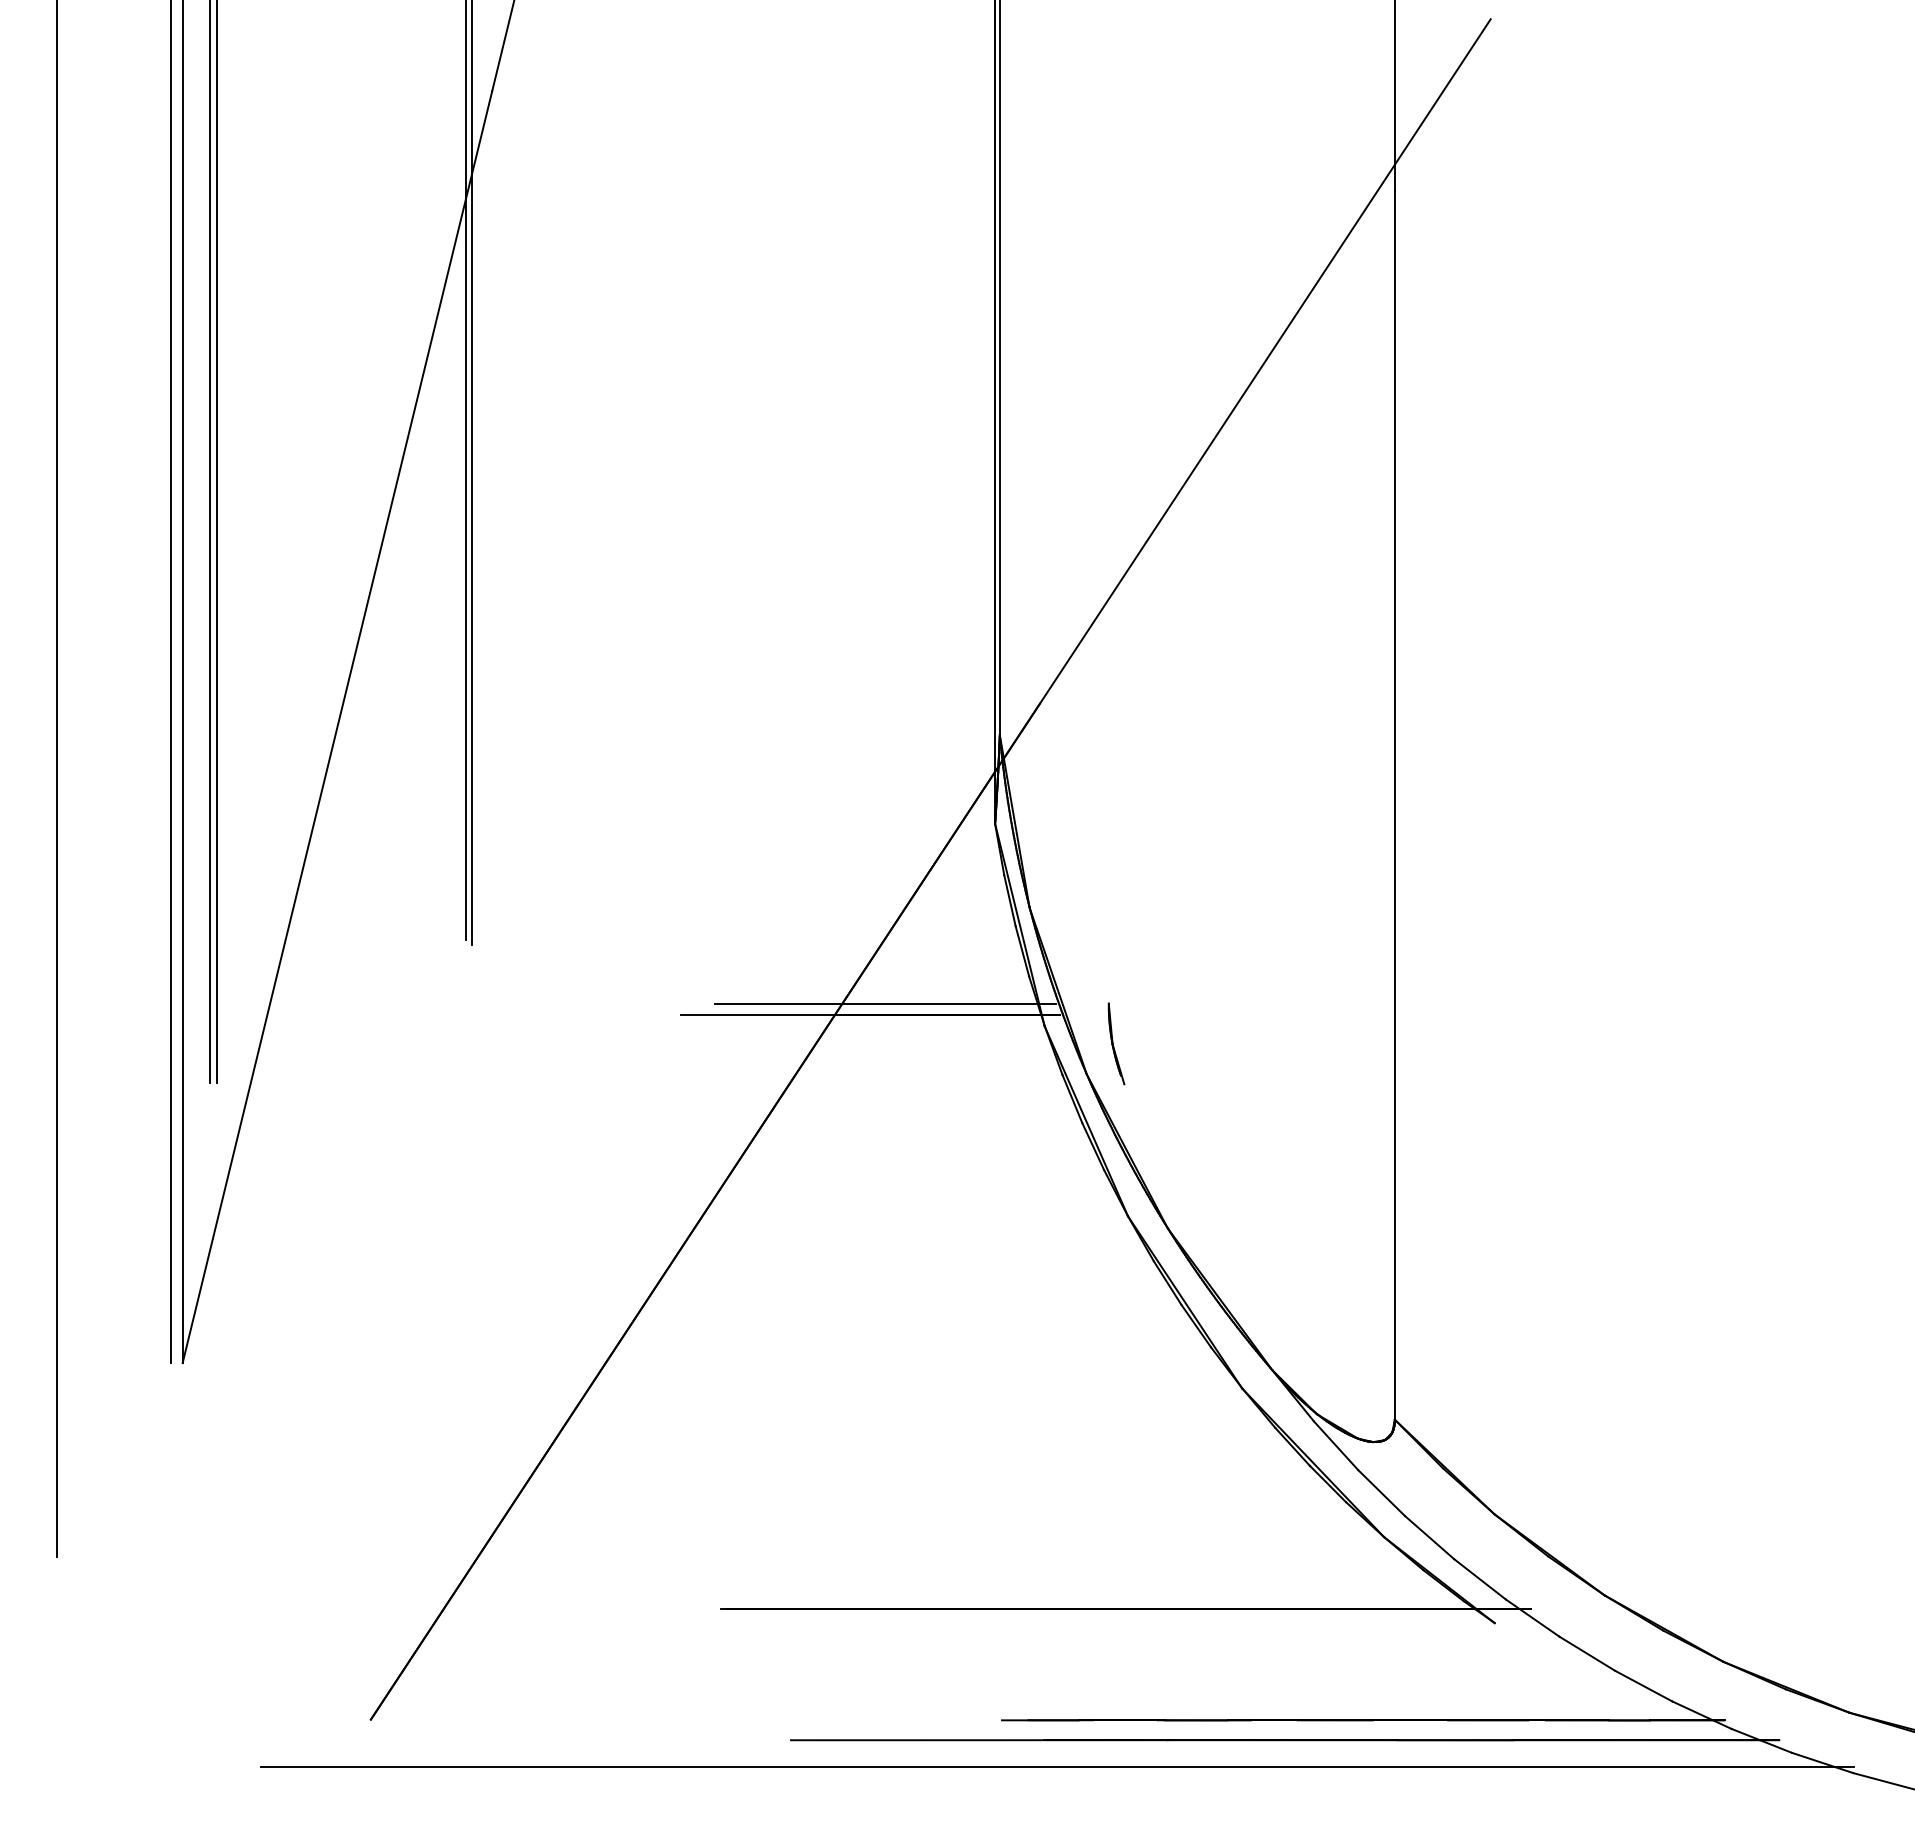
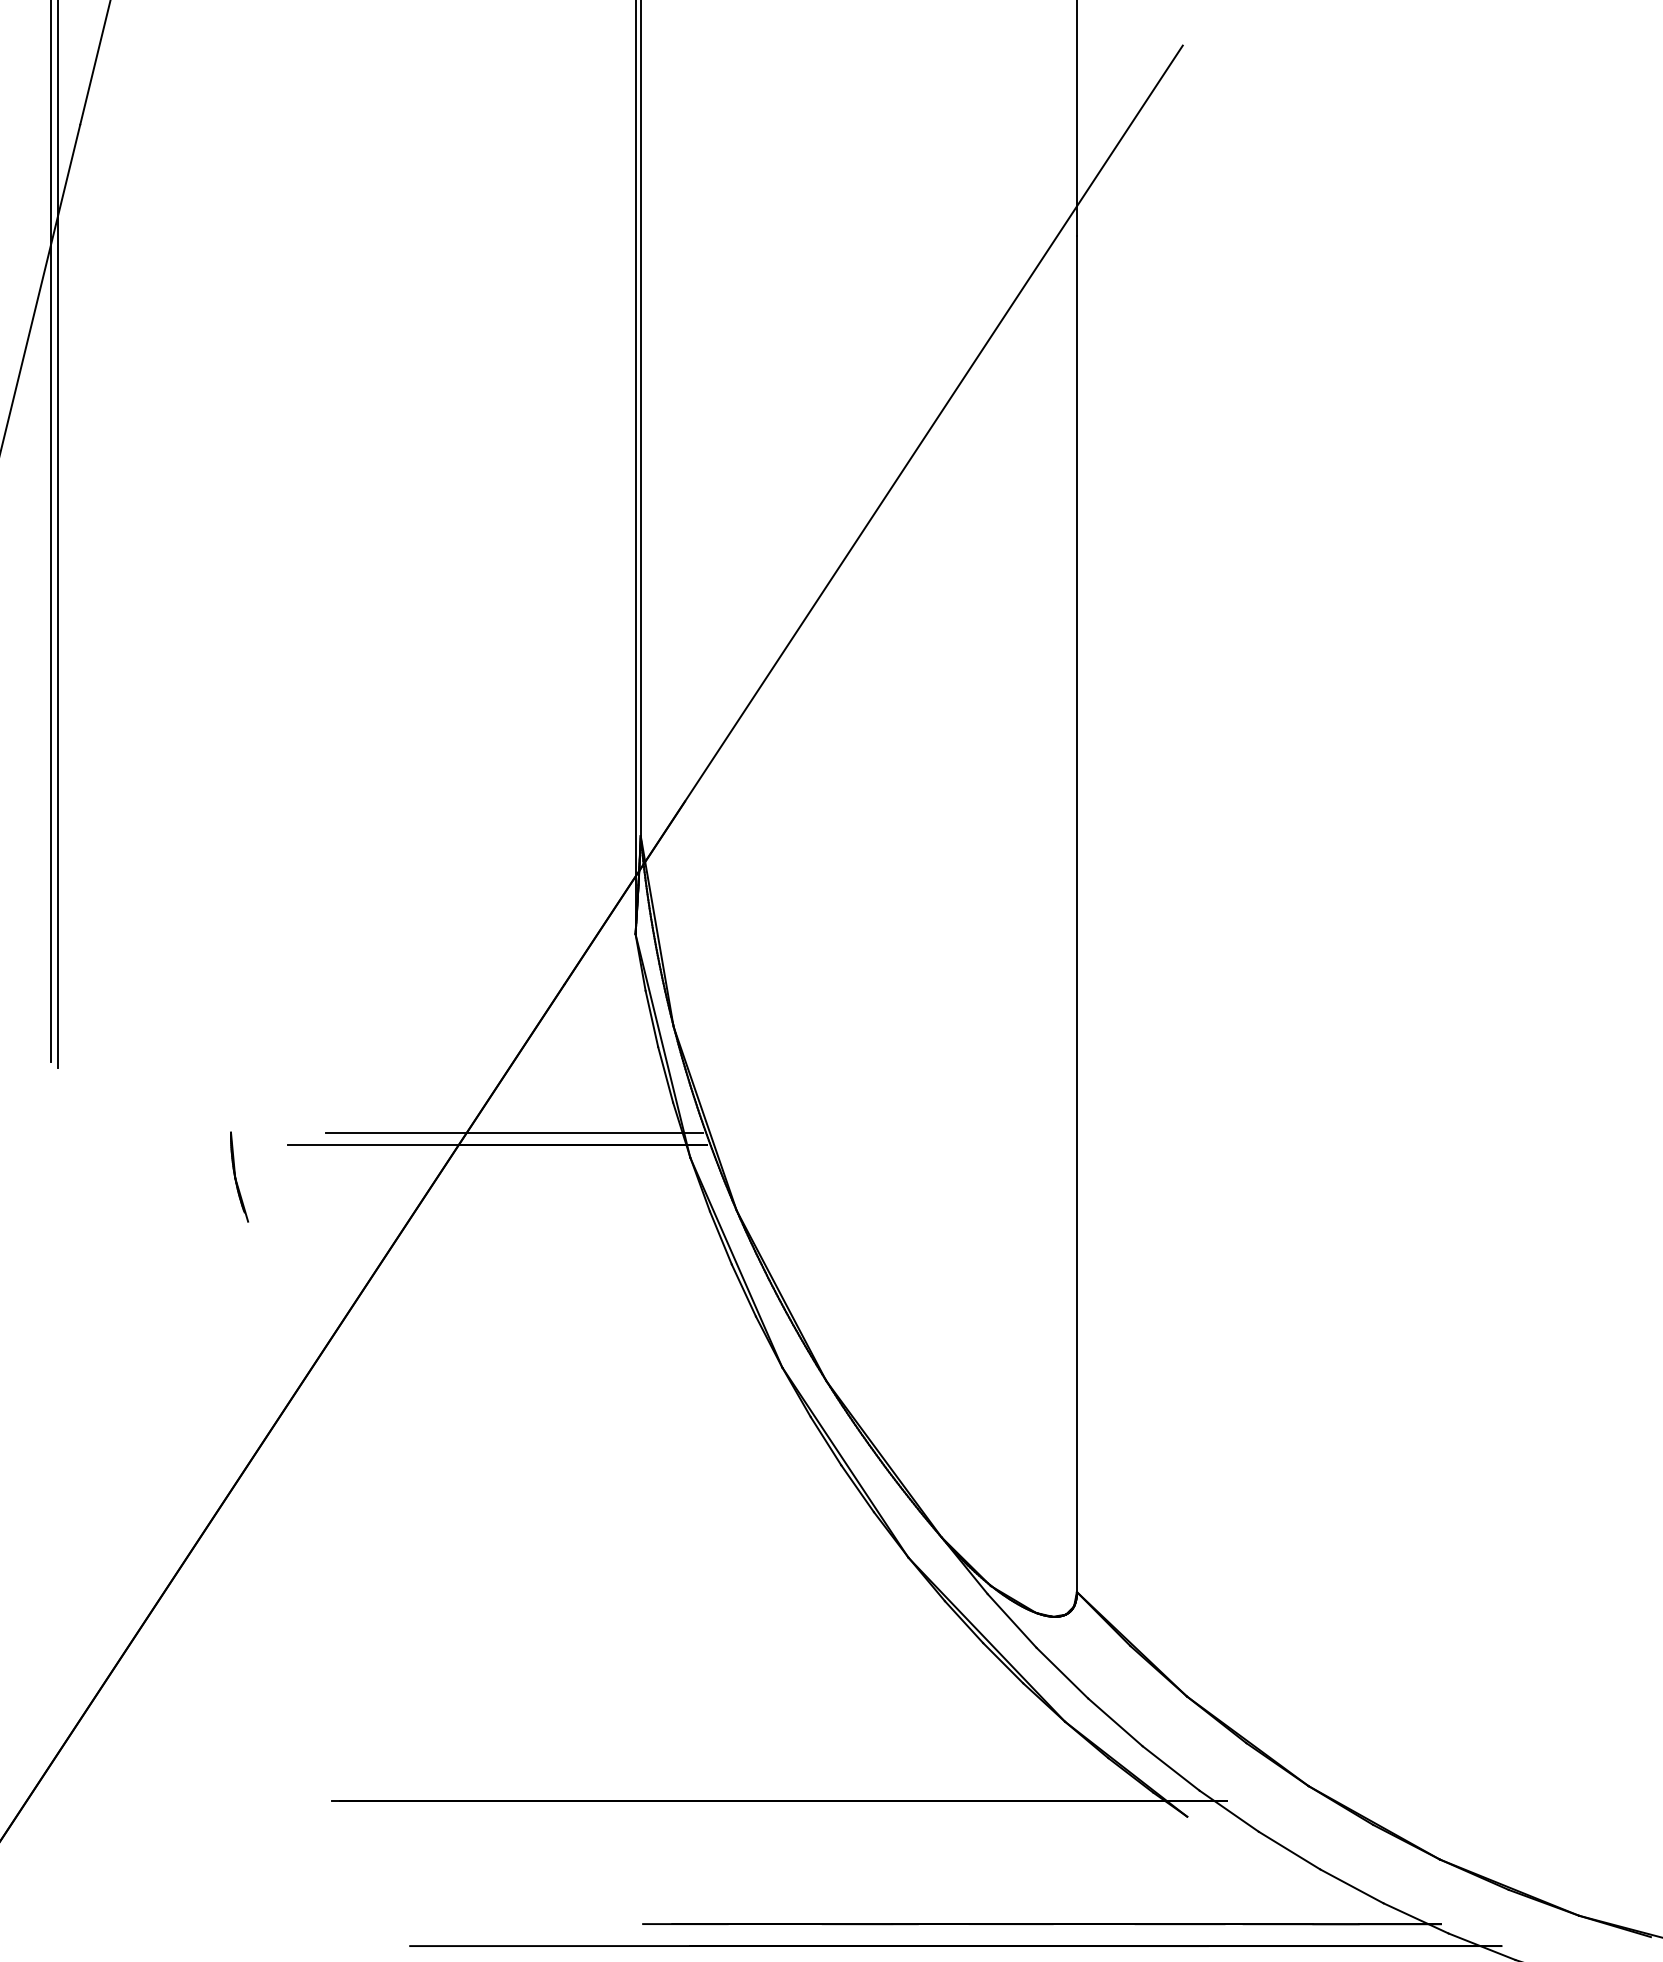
part: (1116, 1043) -> (239, 1176), moved

